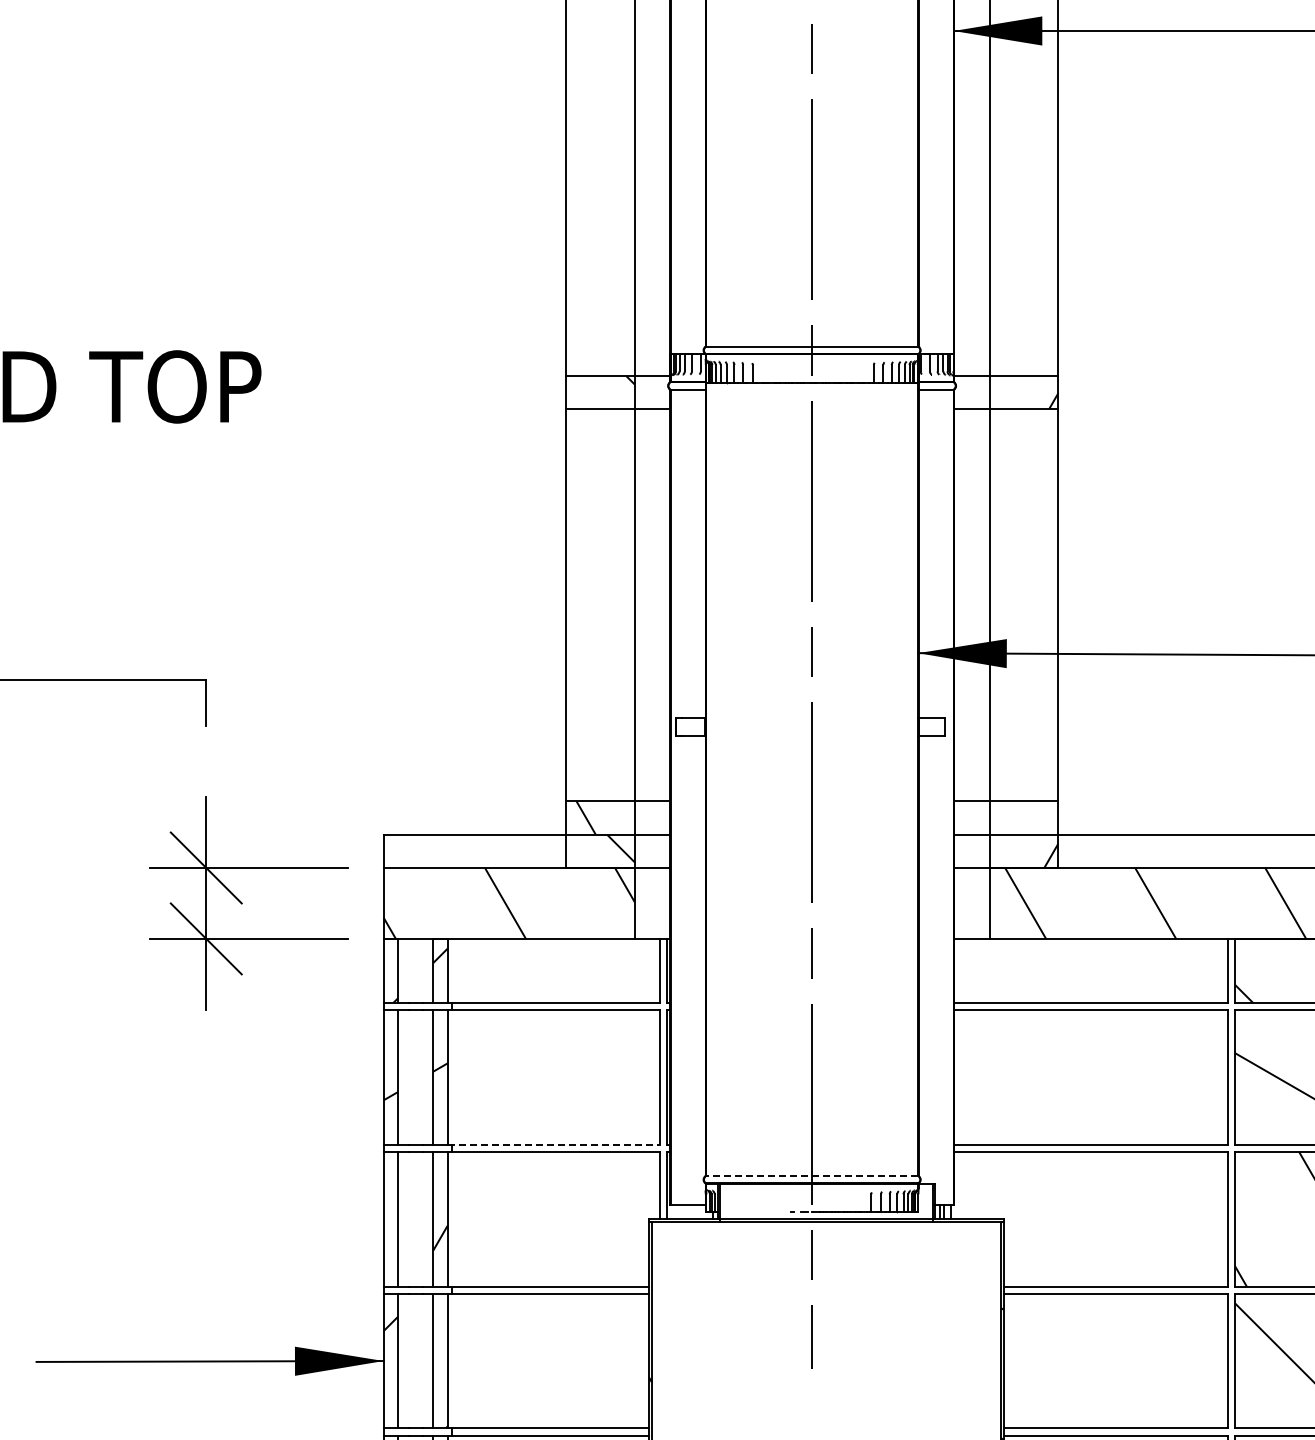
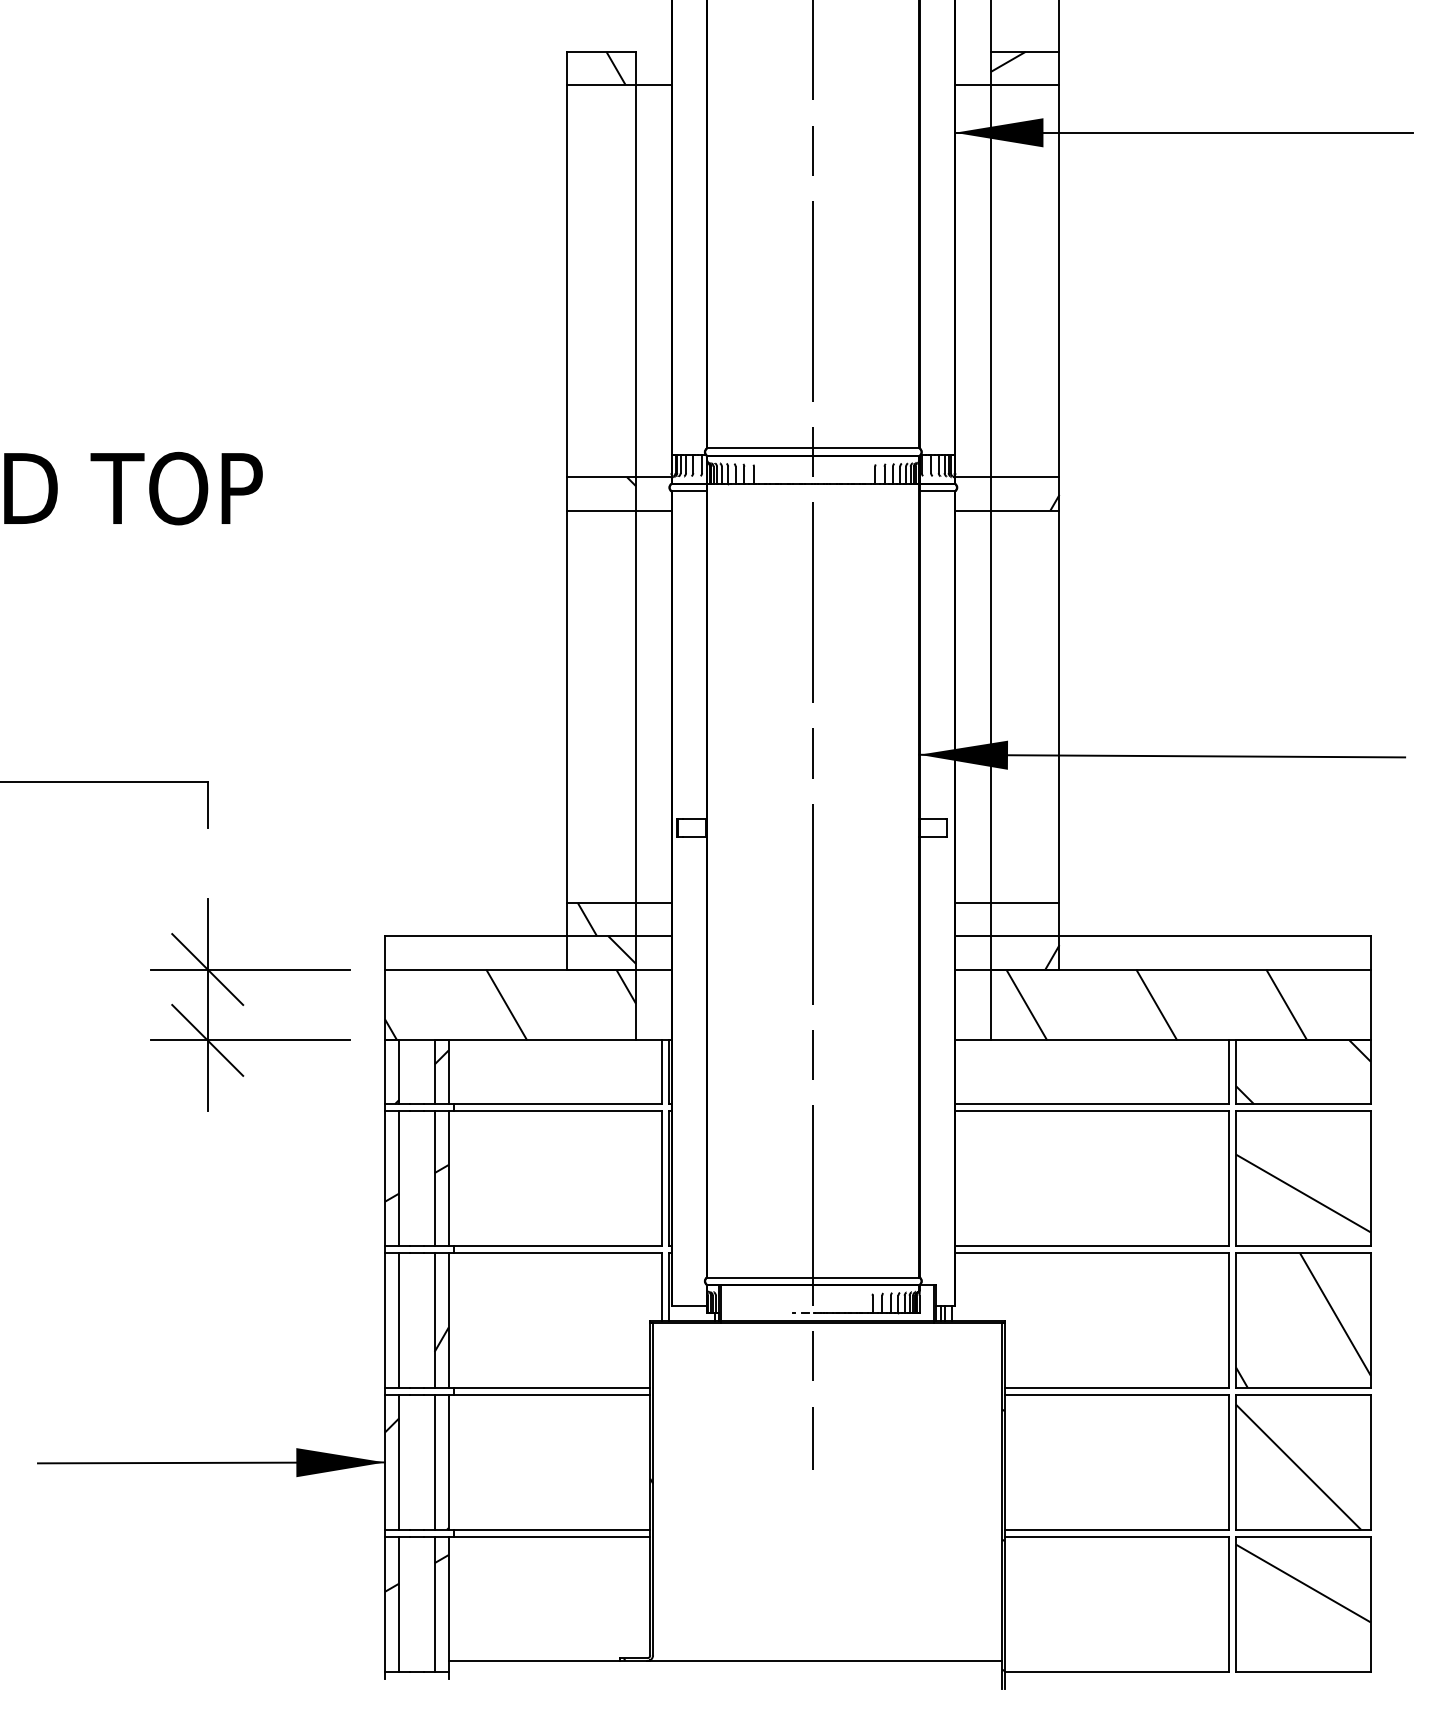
line: (554, 1145) -> (555, 1246), dashed -> solid
line: (812, 1176) -> (813, 1277), dashed -> solid

